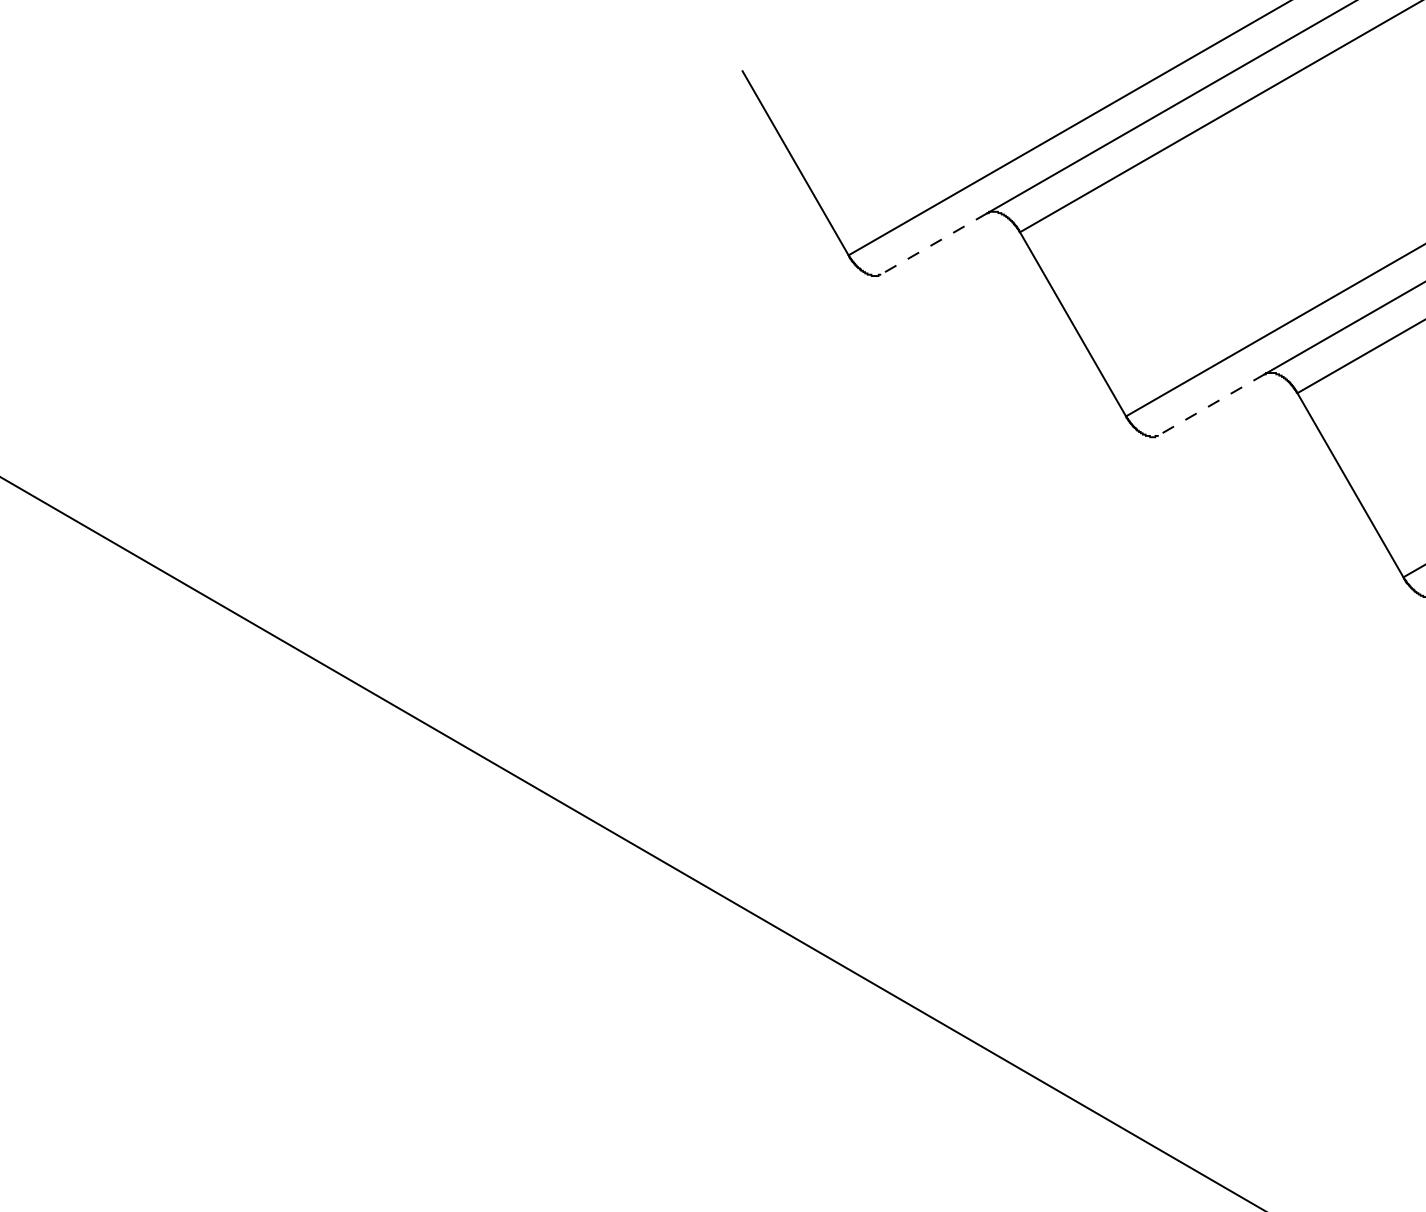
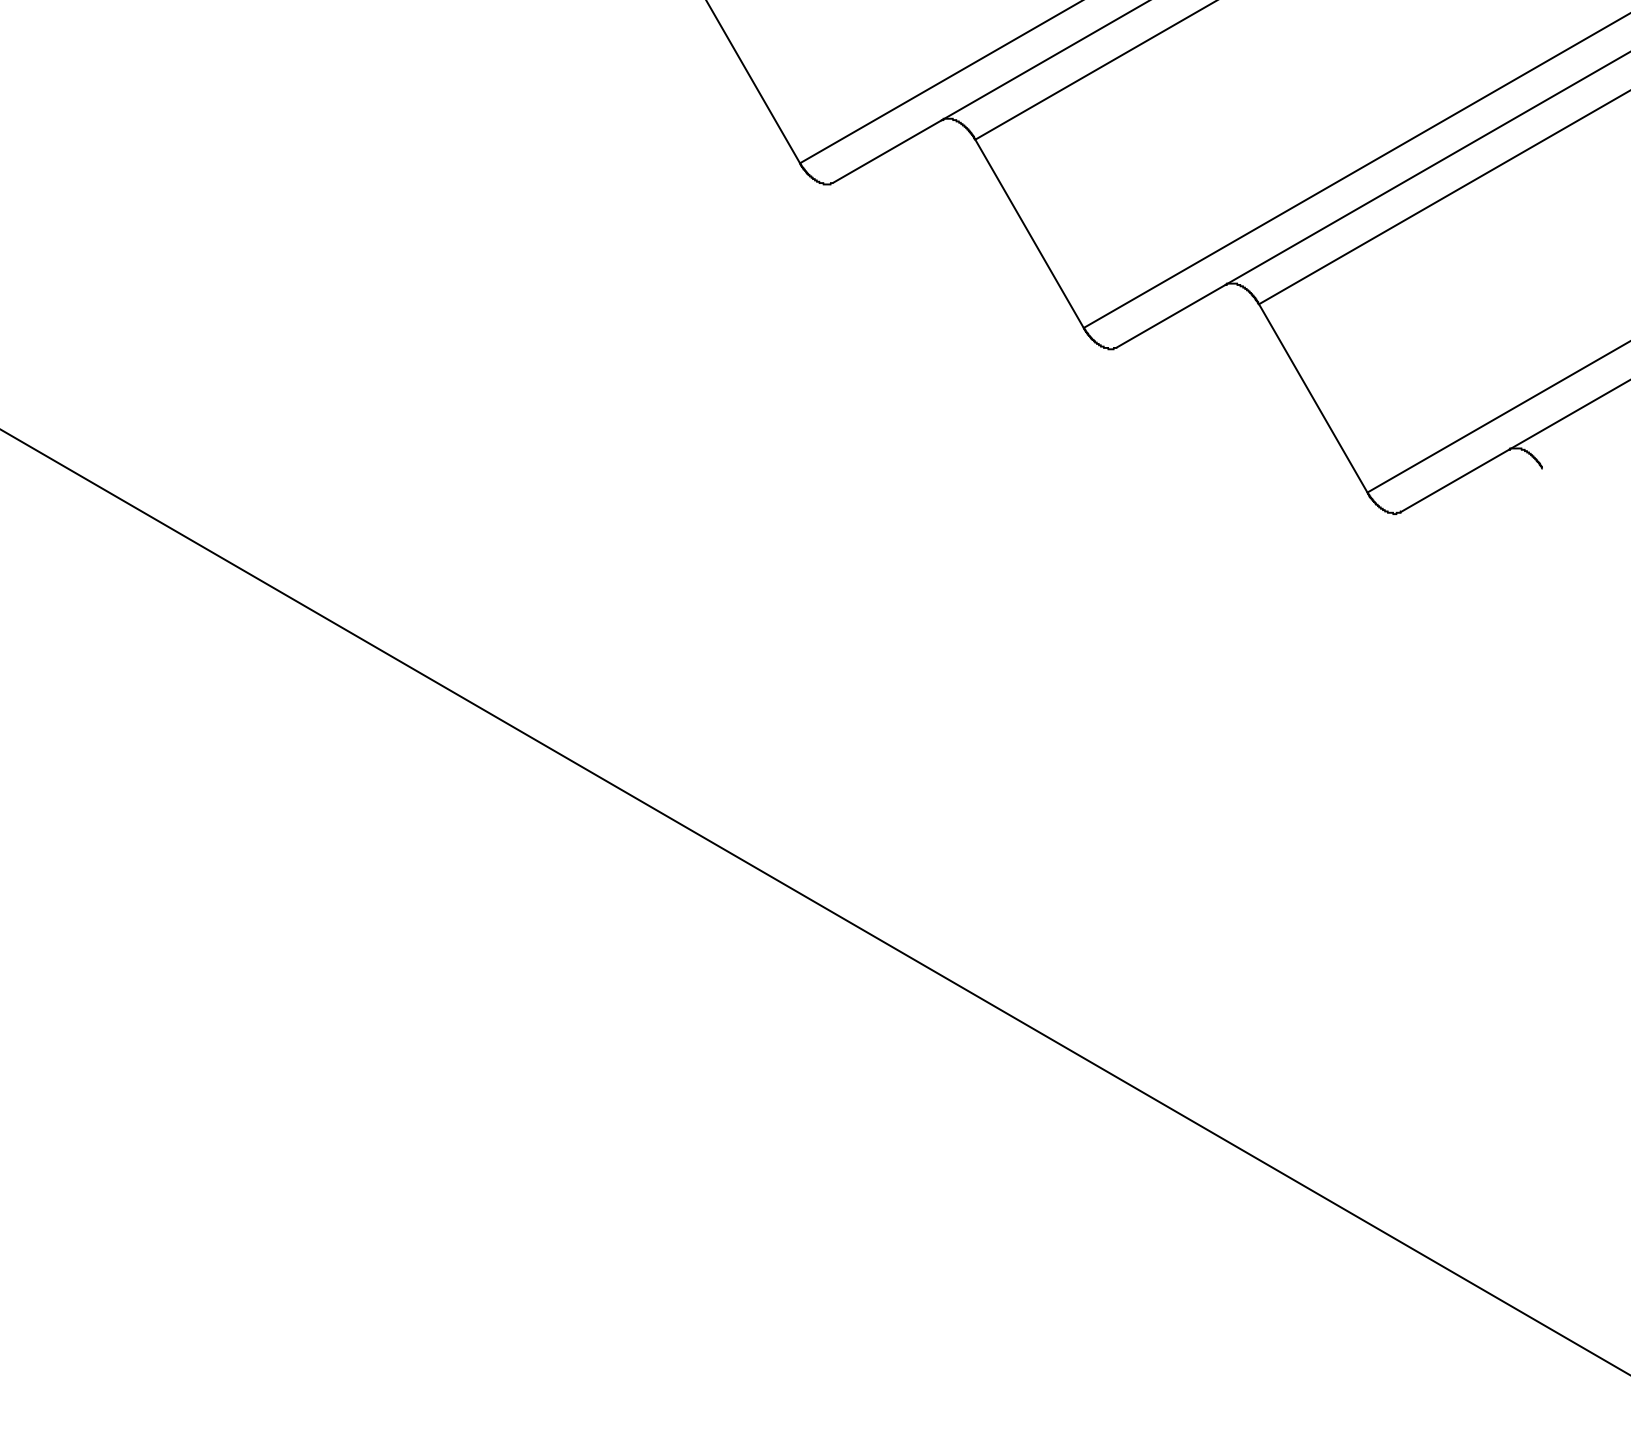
line: (934, 243) -> (887, 151), dashed -> solid
line: (1211, 405) -> (1171, 316), dashed -> solid

